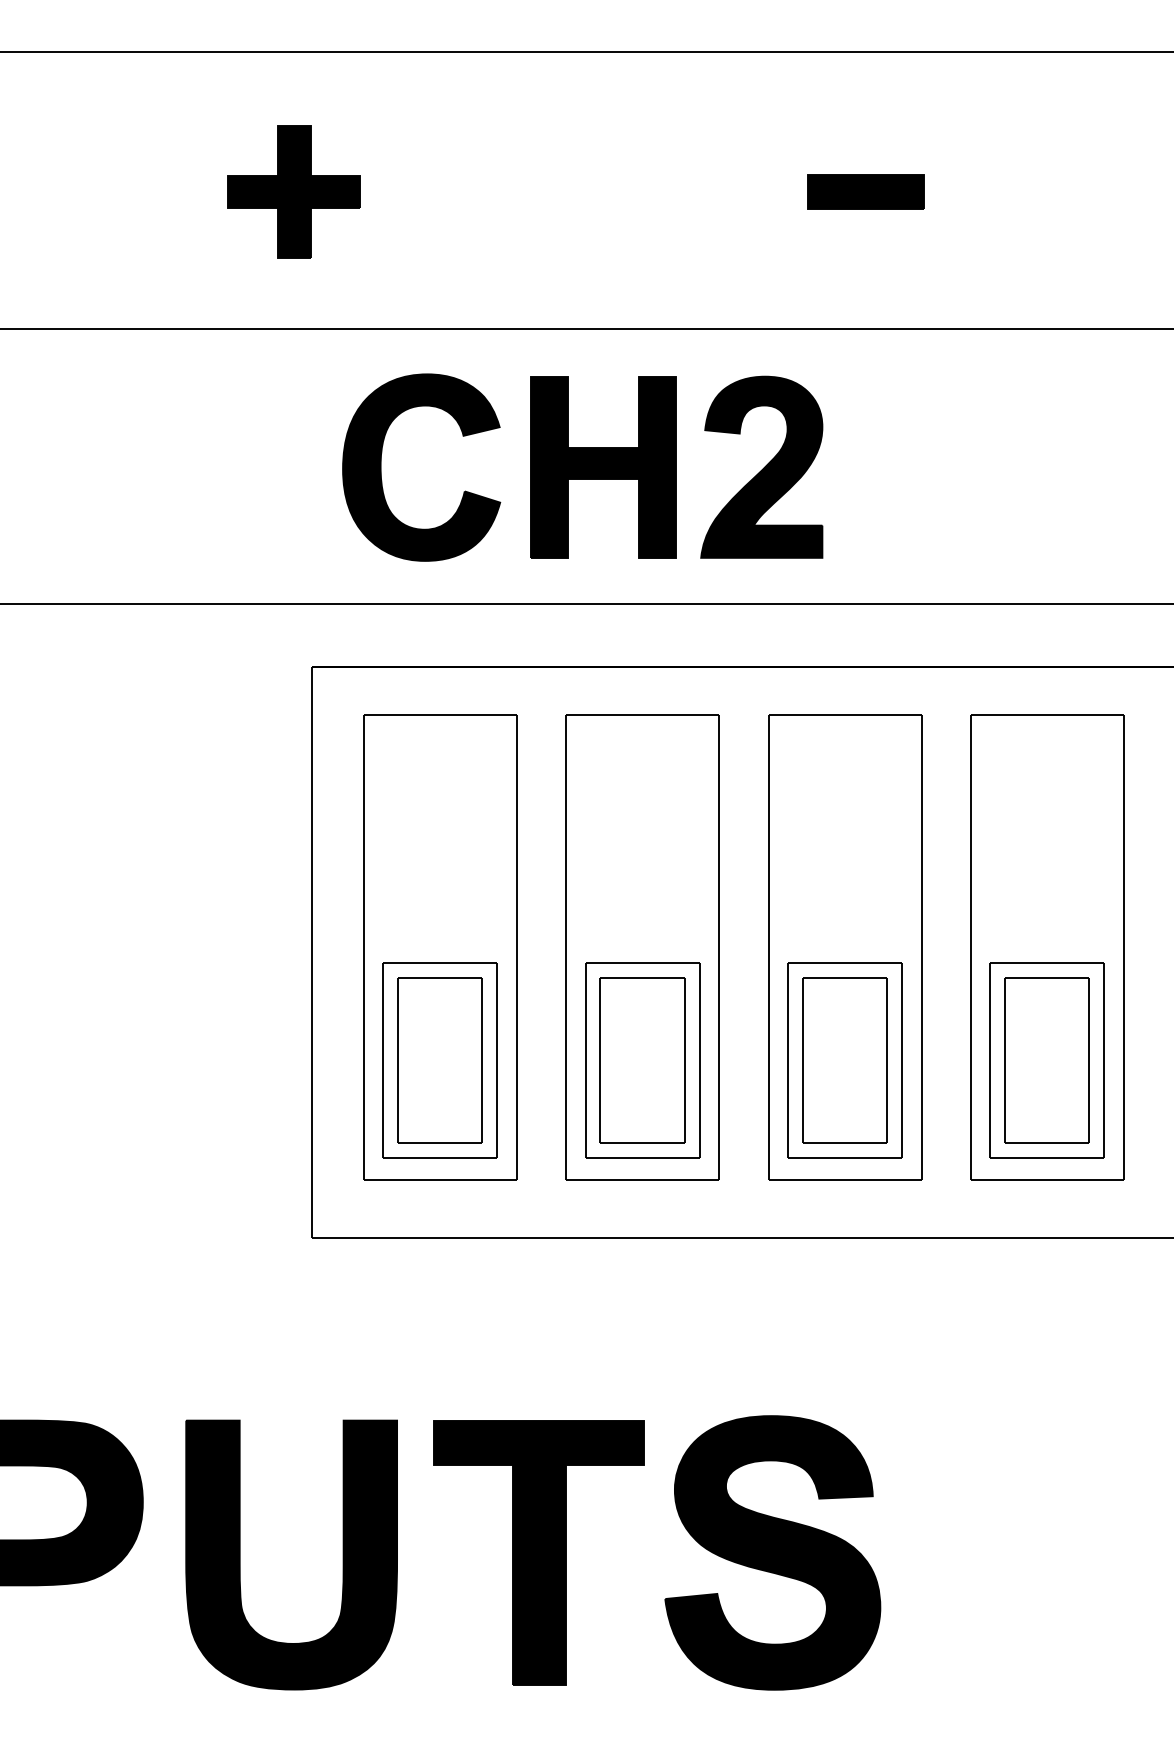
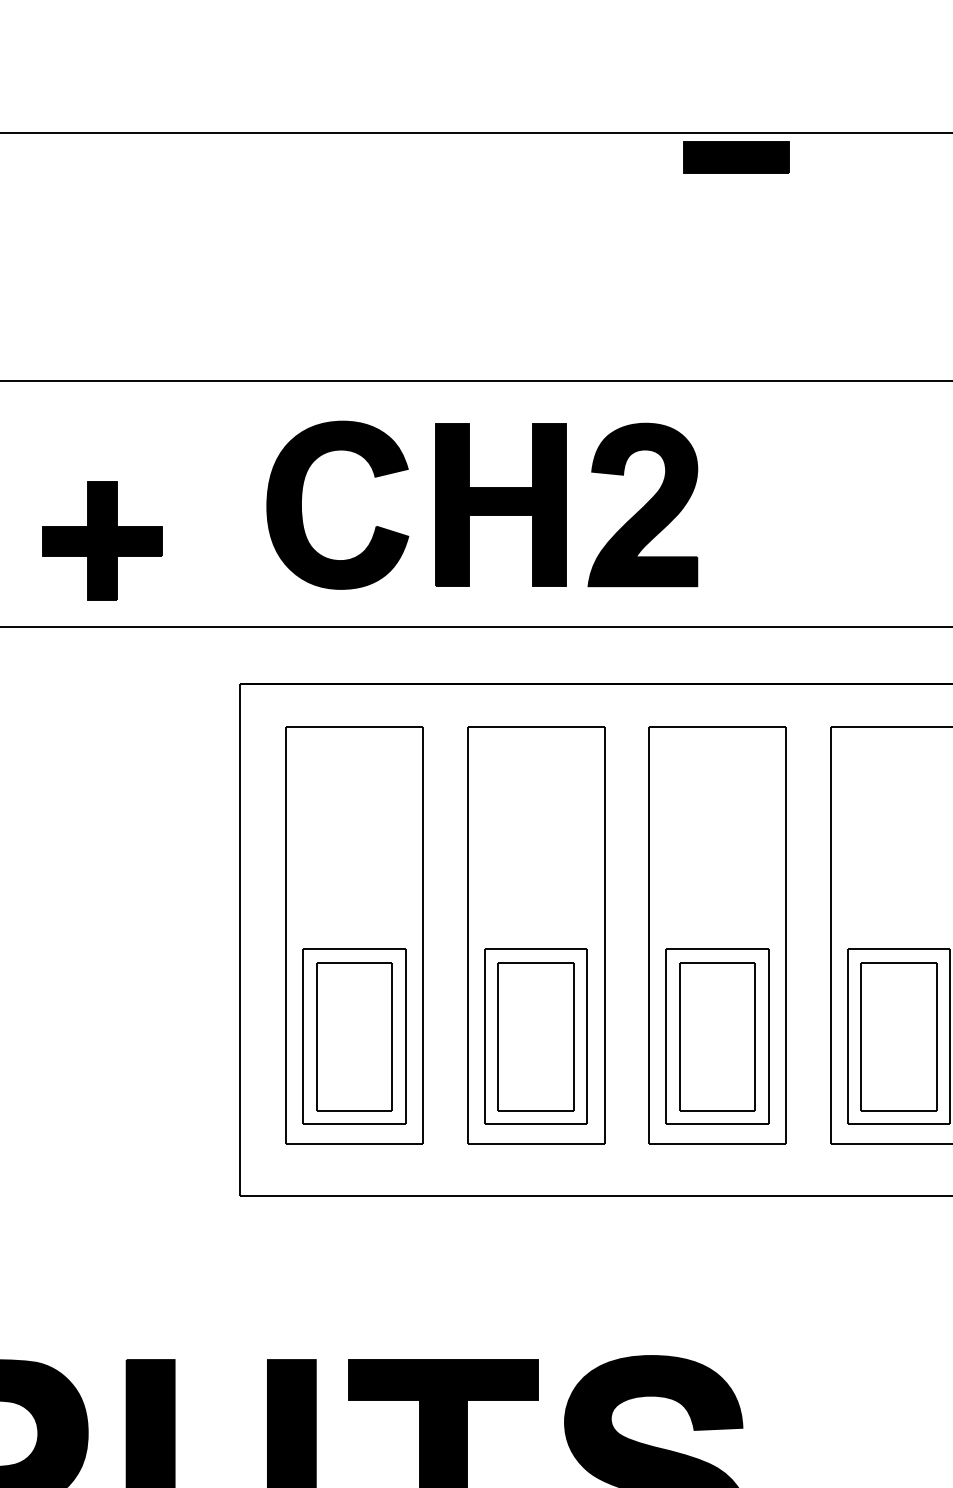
part: (293, 191) -> (101, 541), moved
part: (865, 191) -> (735, 157), moved

